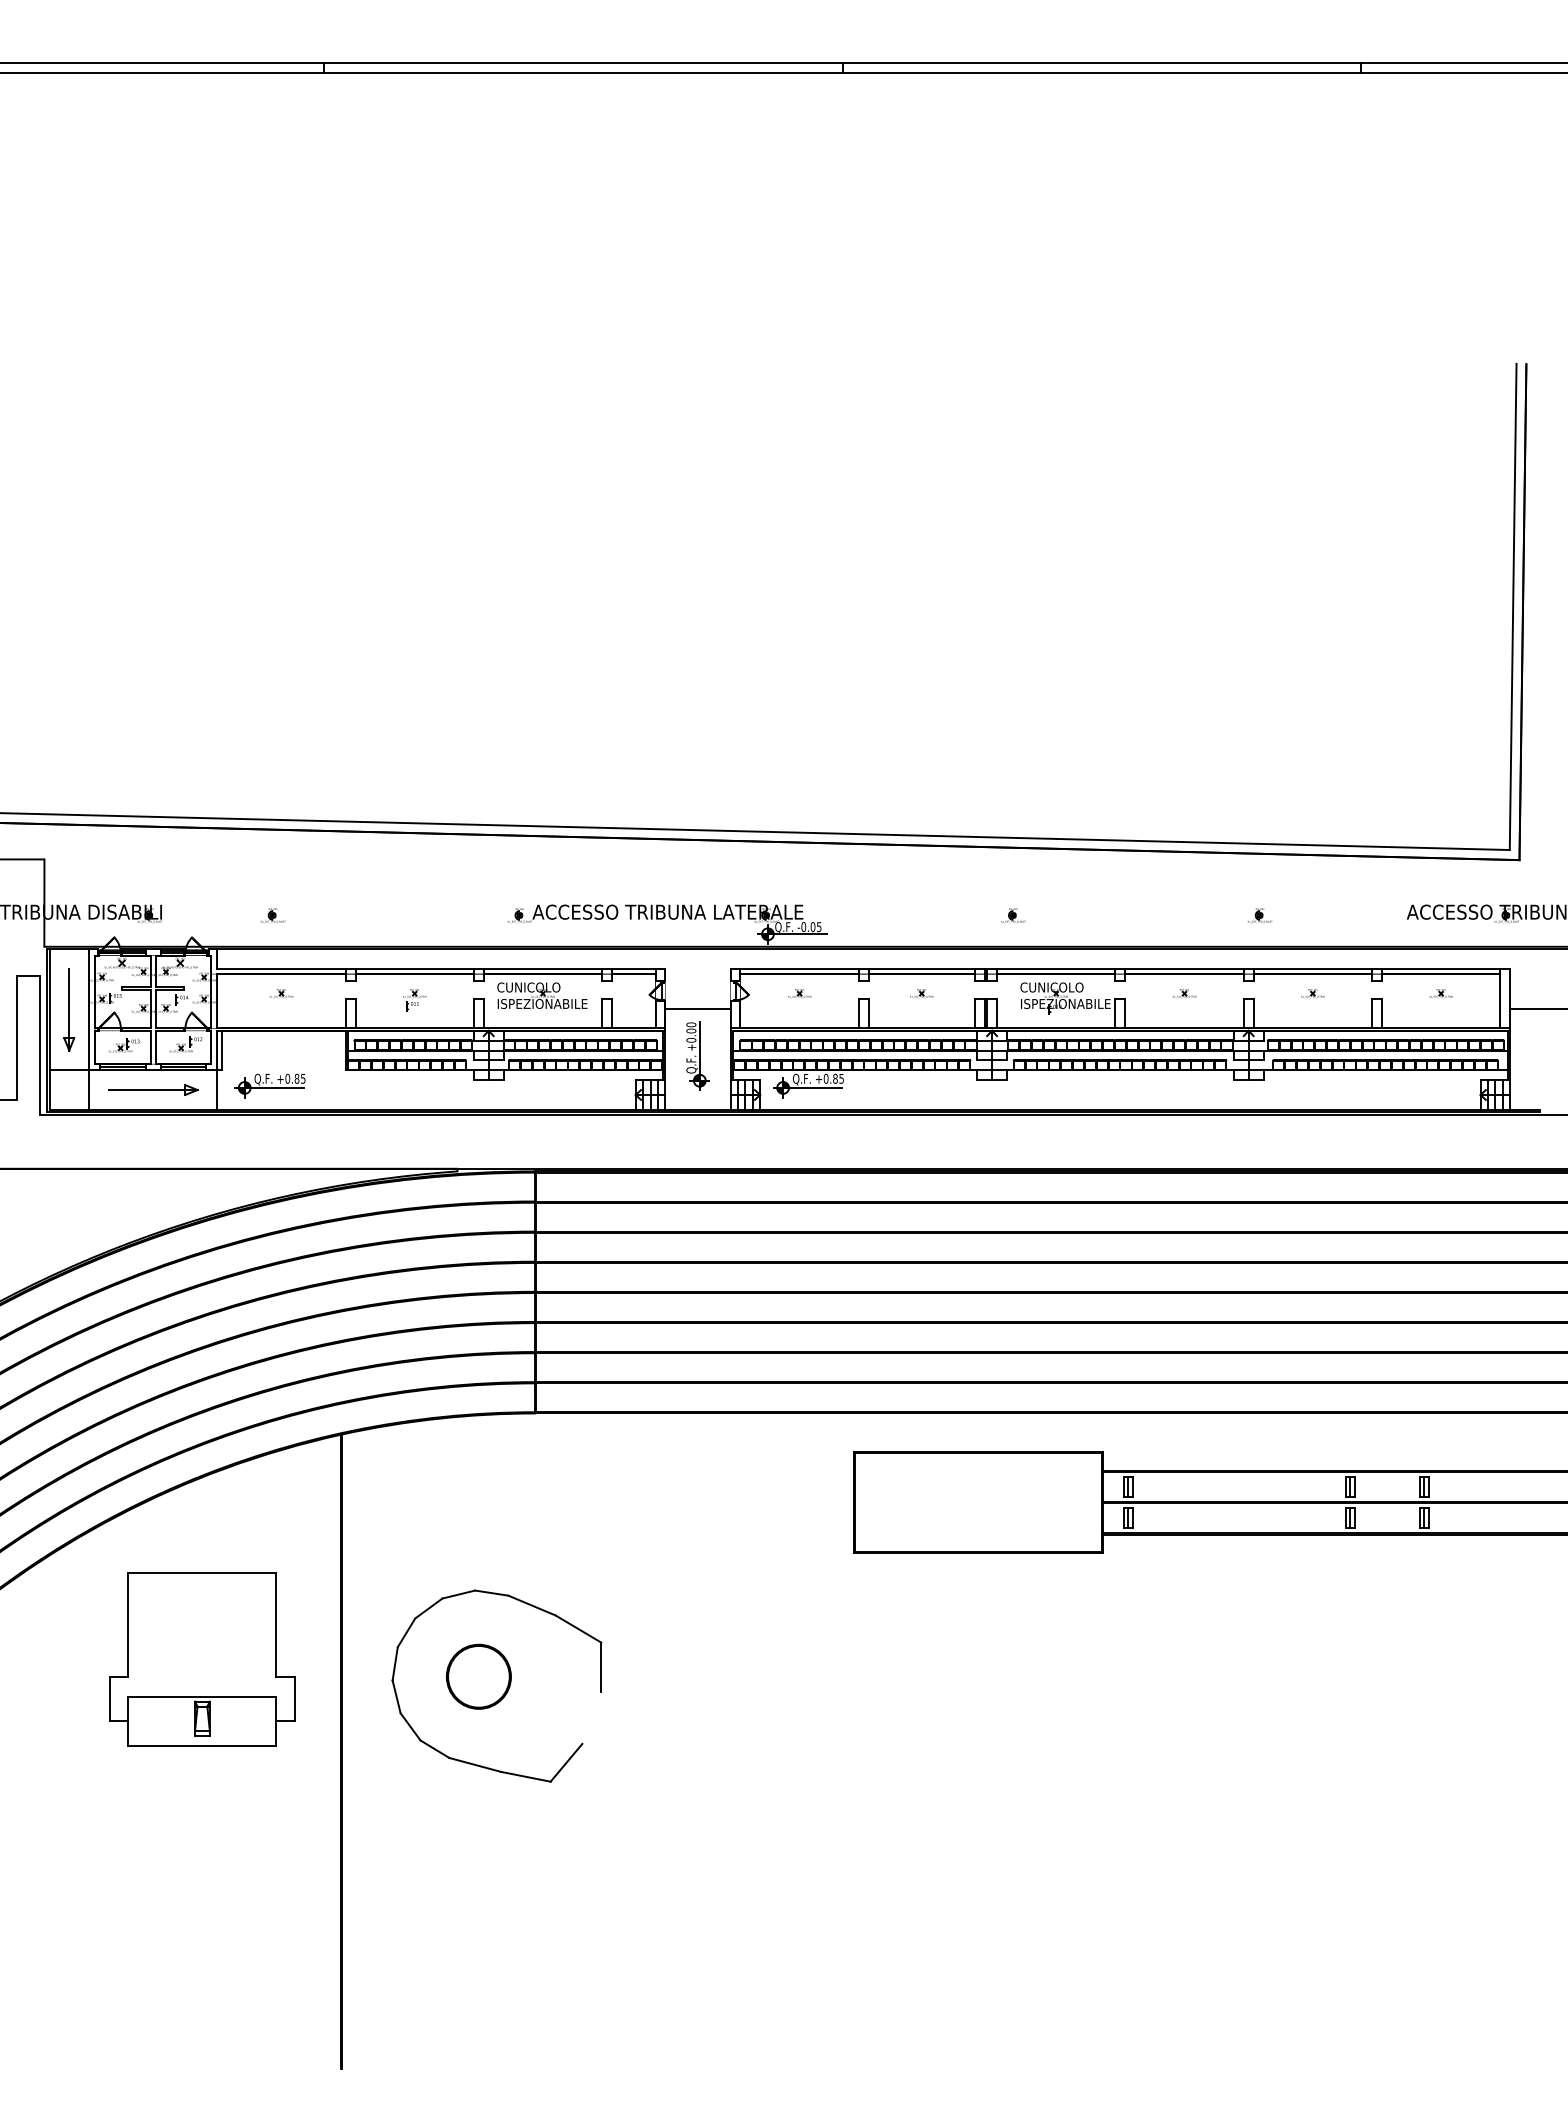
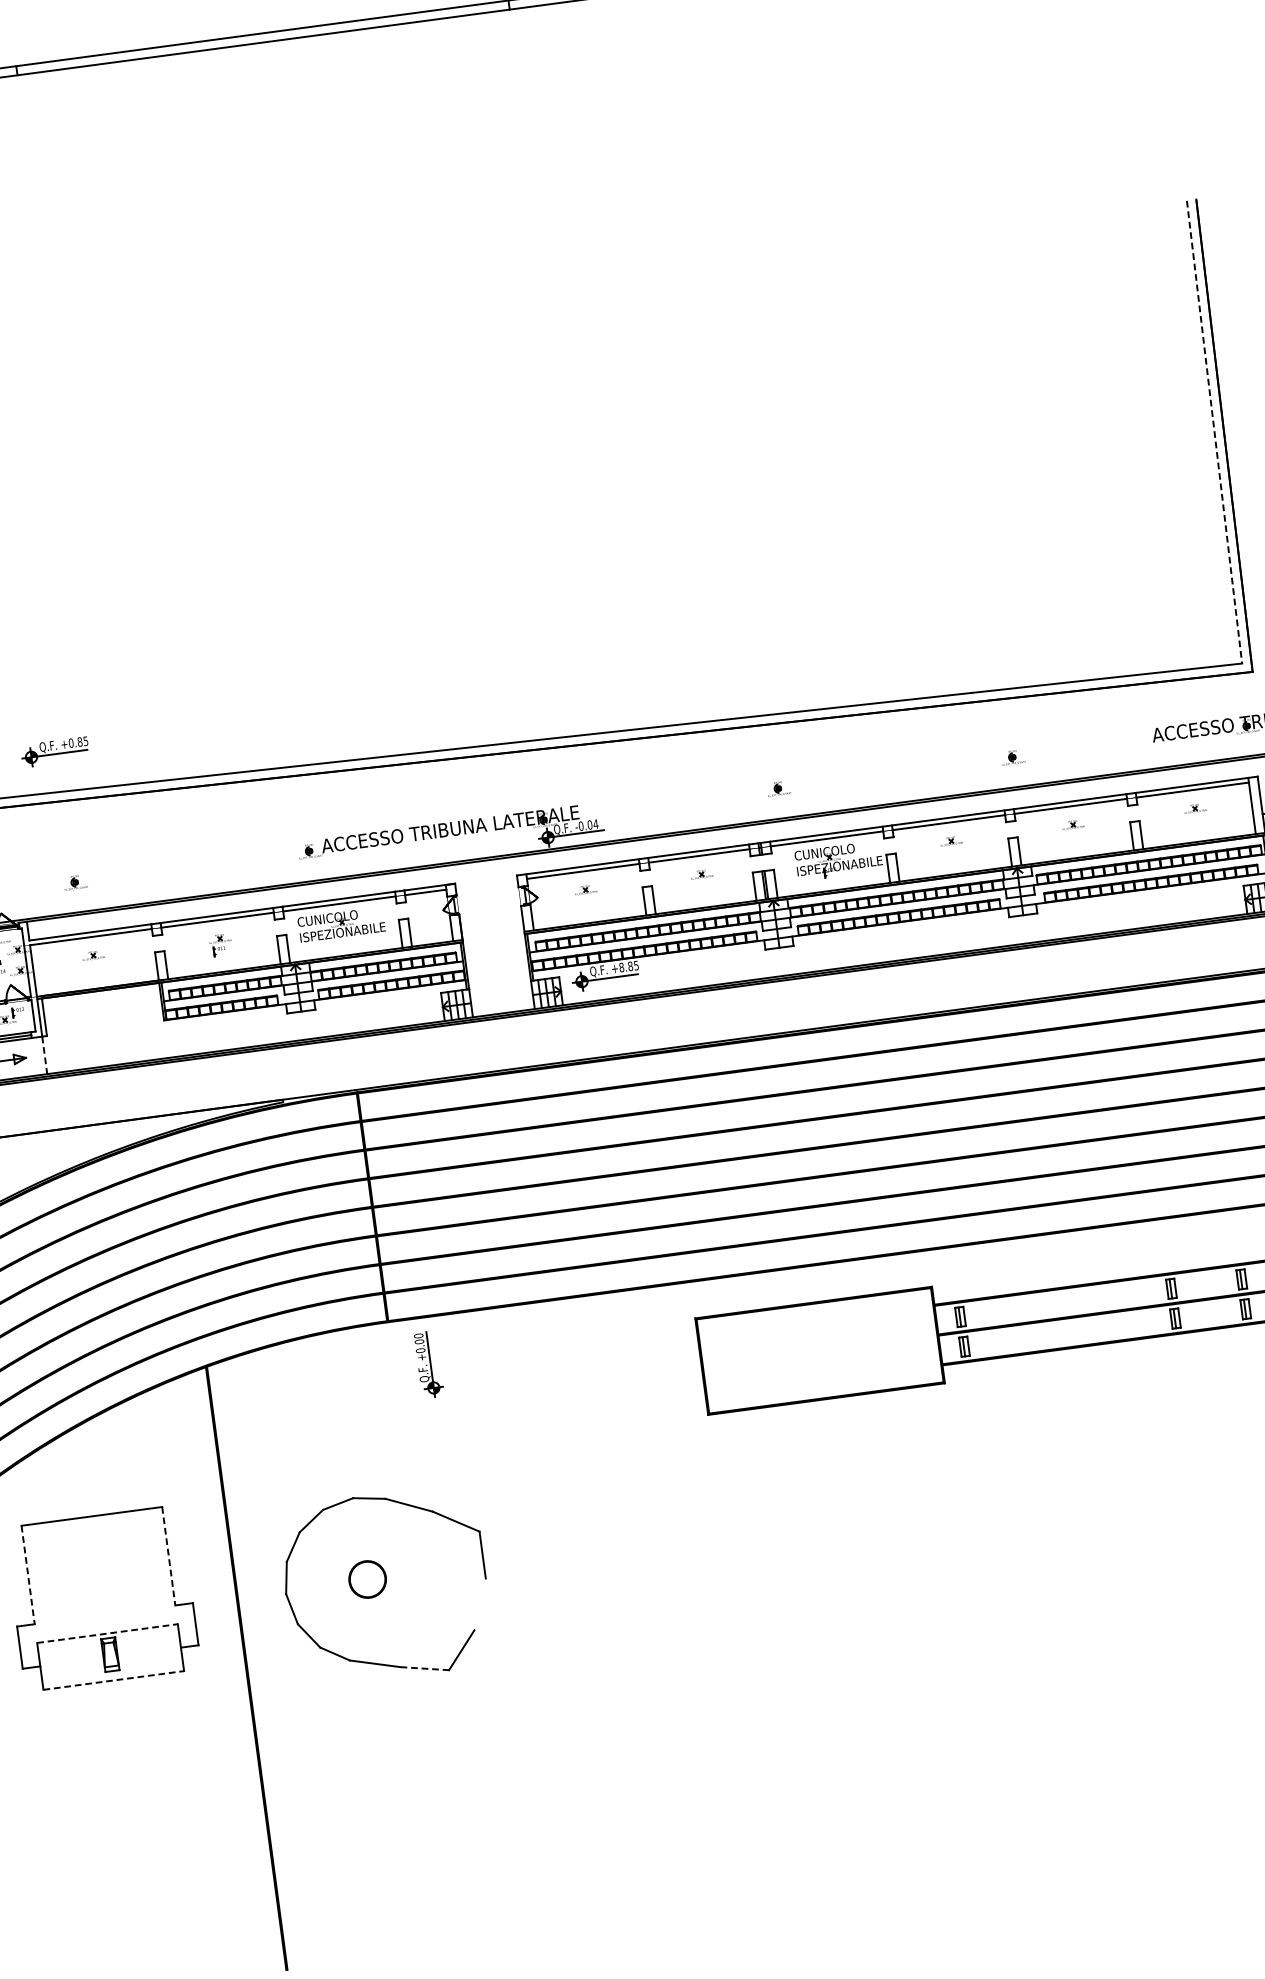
line: (1513, 607) -> (1214, 432), solid -> dashed
text: (818, 927) -> (595, 824), -0.05 -> -0.04
line: (697, 1008) -> (490, 917), removed
part: (697, 1055) -> (428, 1364), moved
text: (825, 1078) -> (621, 967), +0.85 -> +8.85
part: (269, 1085) -> (54, 751), moved
line: (217, 1090) -> (44, 1055), solid -> dashed
line: (128, 1625) -> (28, 1575), solid -> dashed
line: (276, 1625) -> (168, 1556), solid -> dashed
part: (478, 1676) -> (367, 1579), size x0.6
line: (202, 1696) -> (107, 1633), solid -> dashed
line: (202, 1746) -> (113, 1680), solid -> dashed
line: (526, 1776) -> (425, 1668), solid -> dashed

